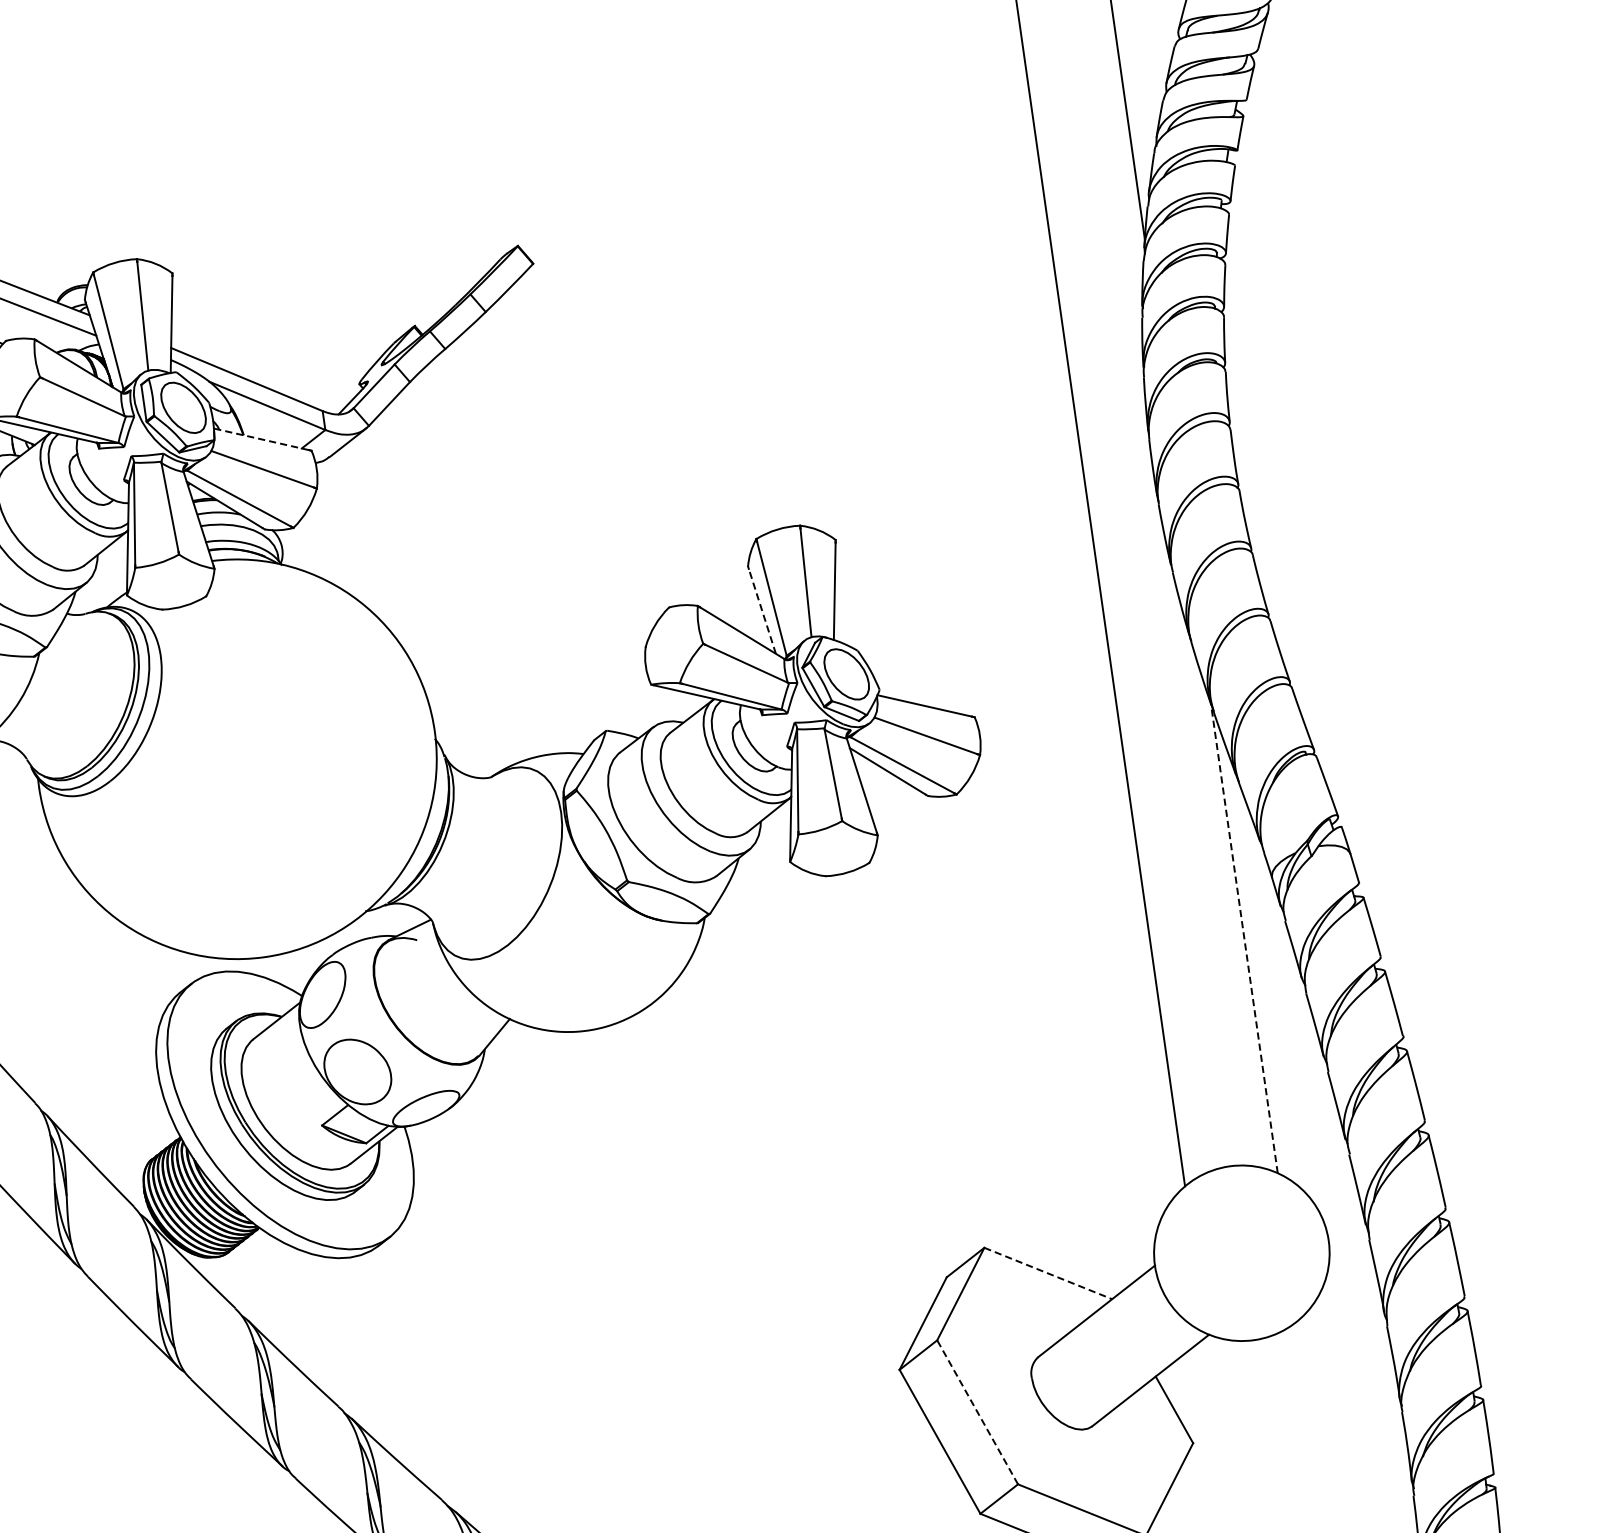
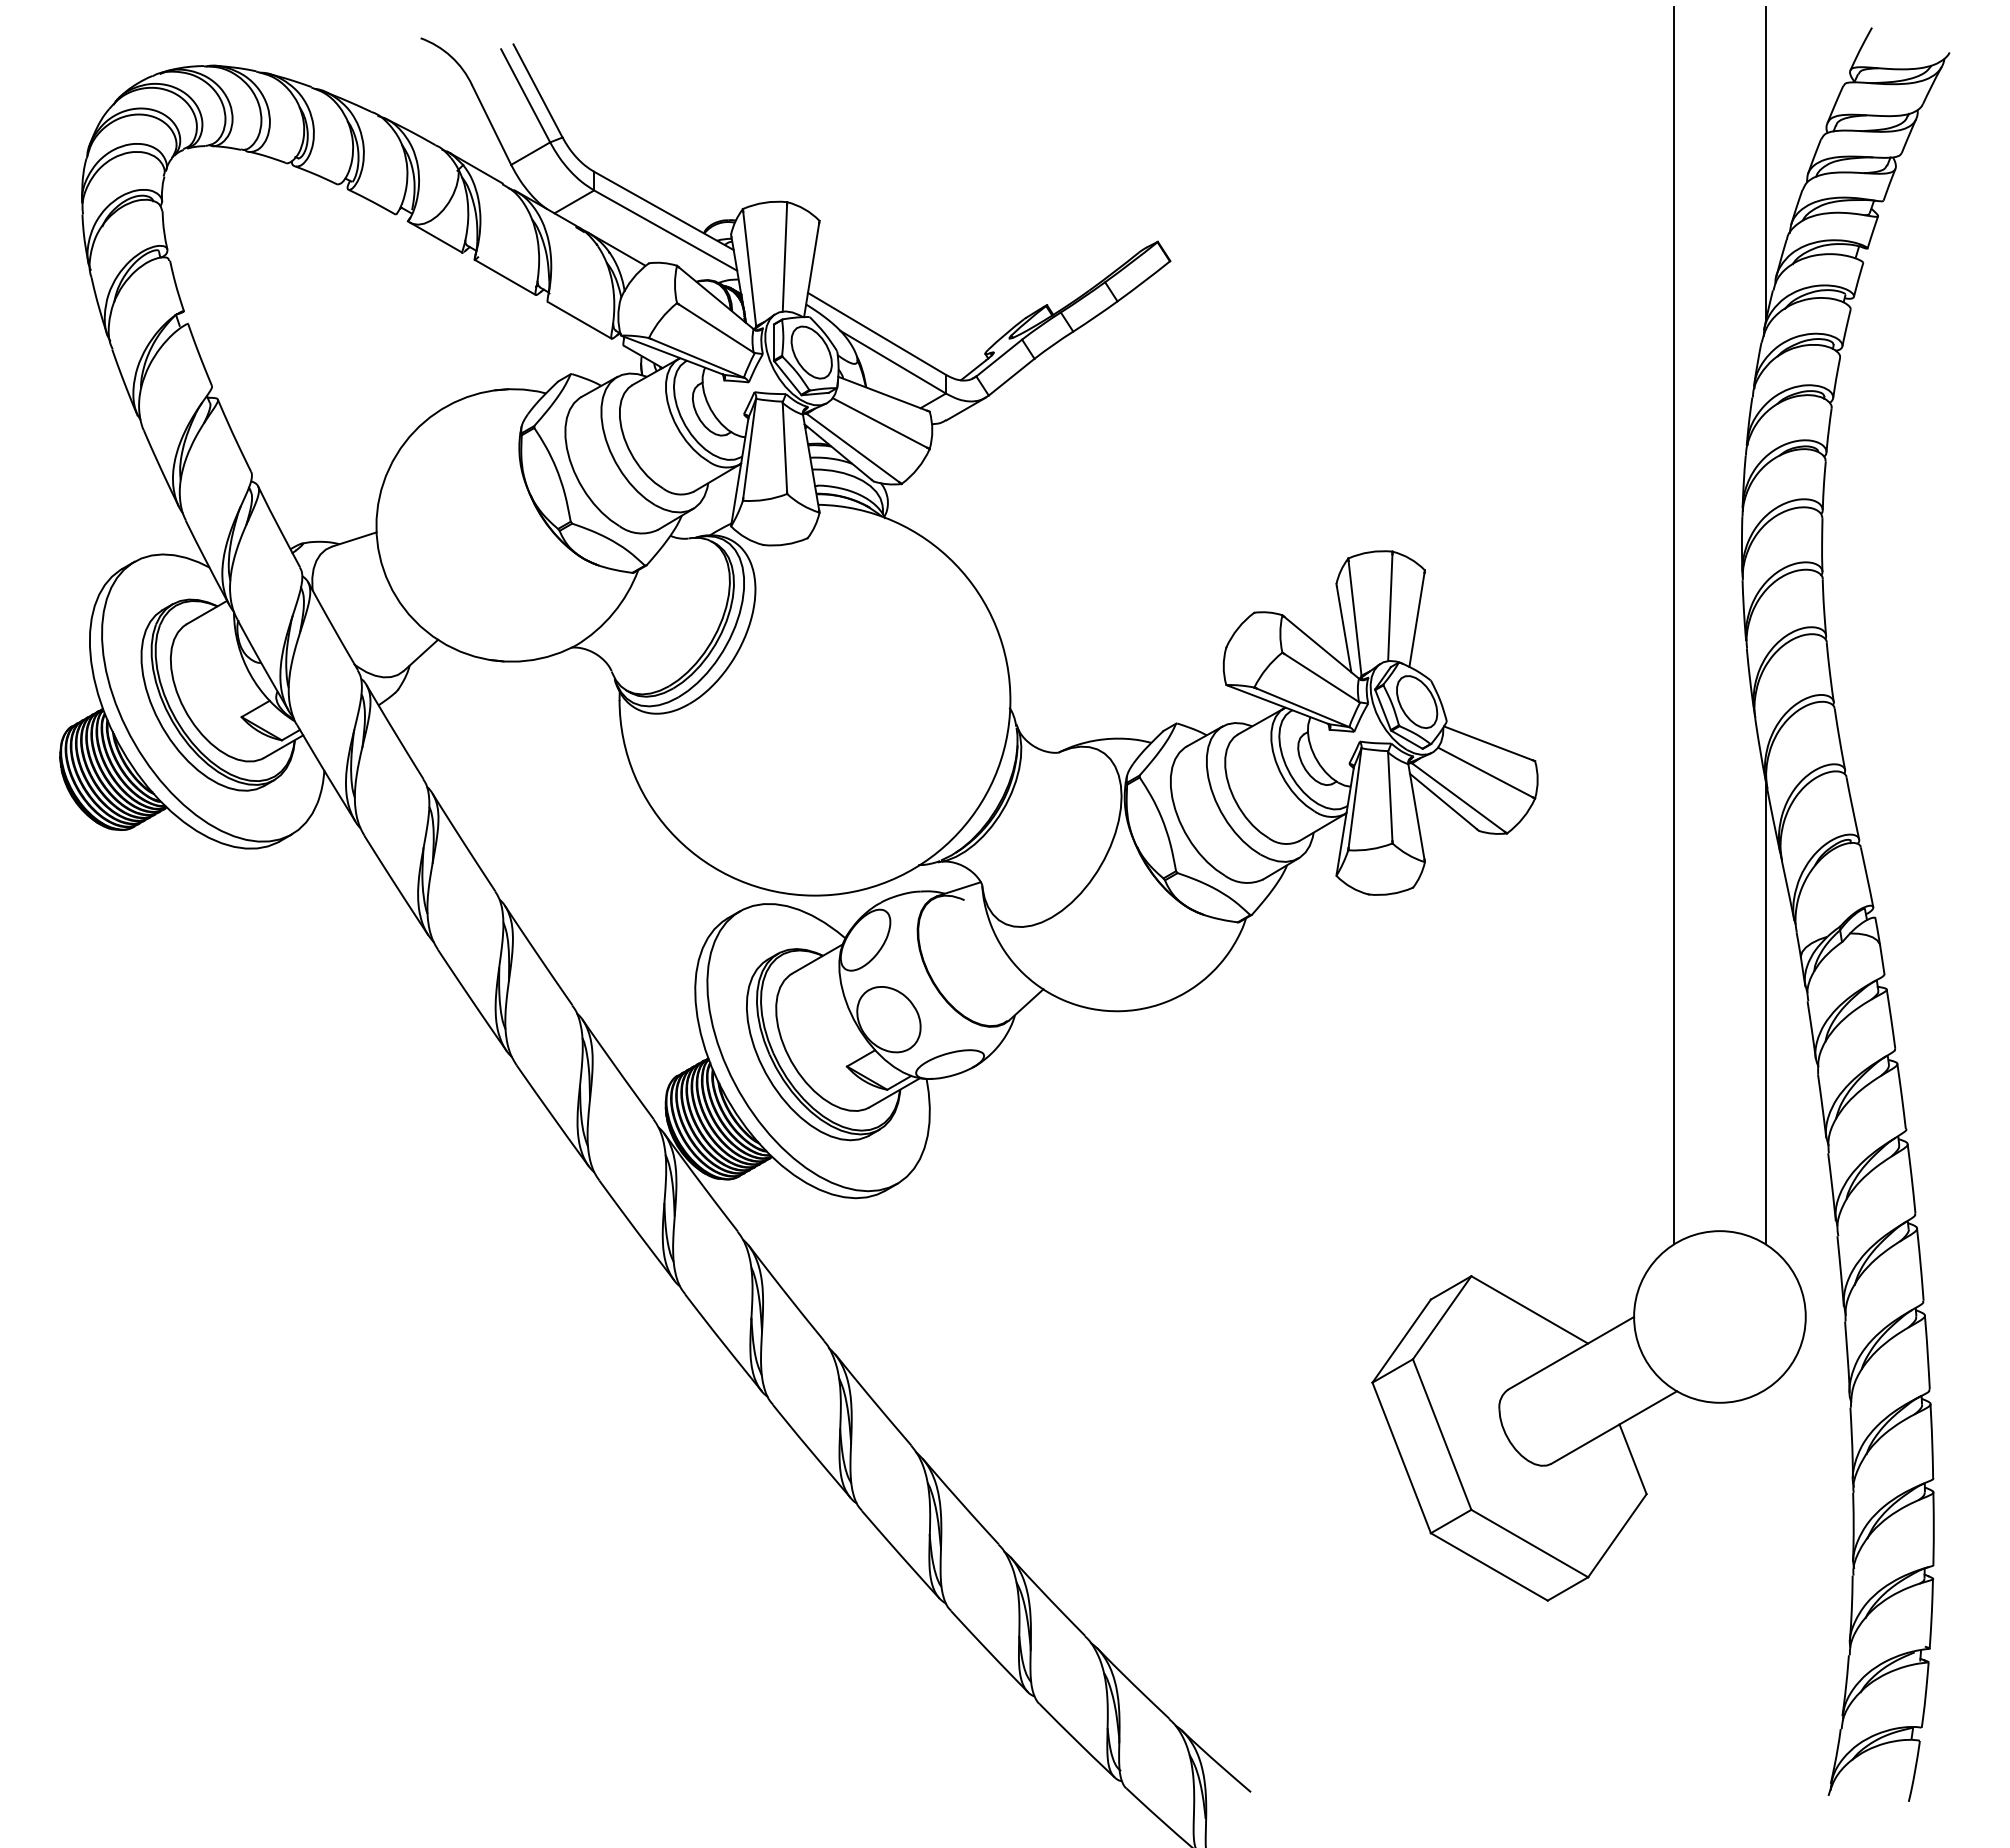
line: (261, 439) -> (882, 393), dashed -> solid
line: (762, 611) -> (1344, 629), dashed -> solid
line: (1244, 938) -> (1765, 1012), dashed -> solid
line: (1049, 1274) -> (1530, 1310), dashed -> solid
line: (977, 1412) -> (1442, 1434), dashed -> solid

